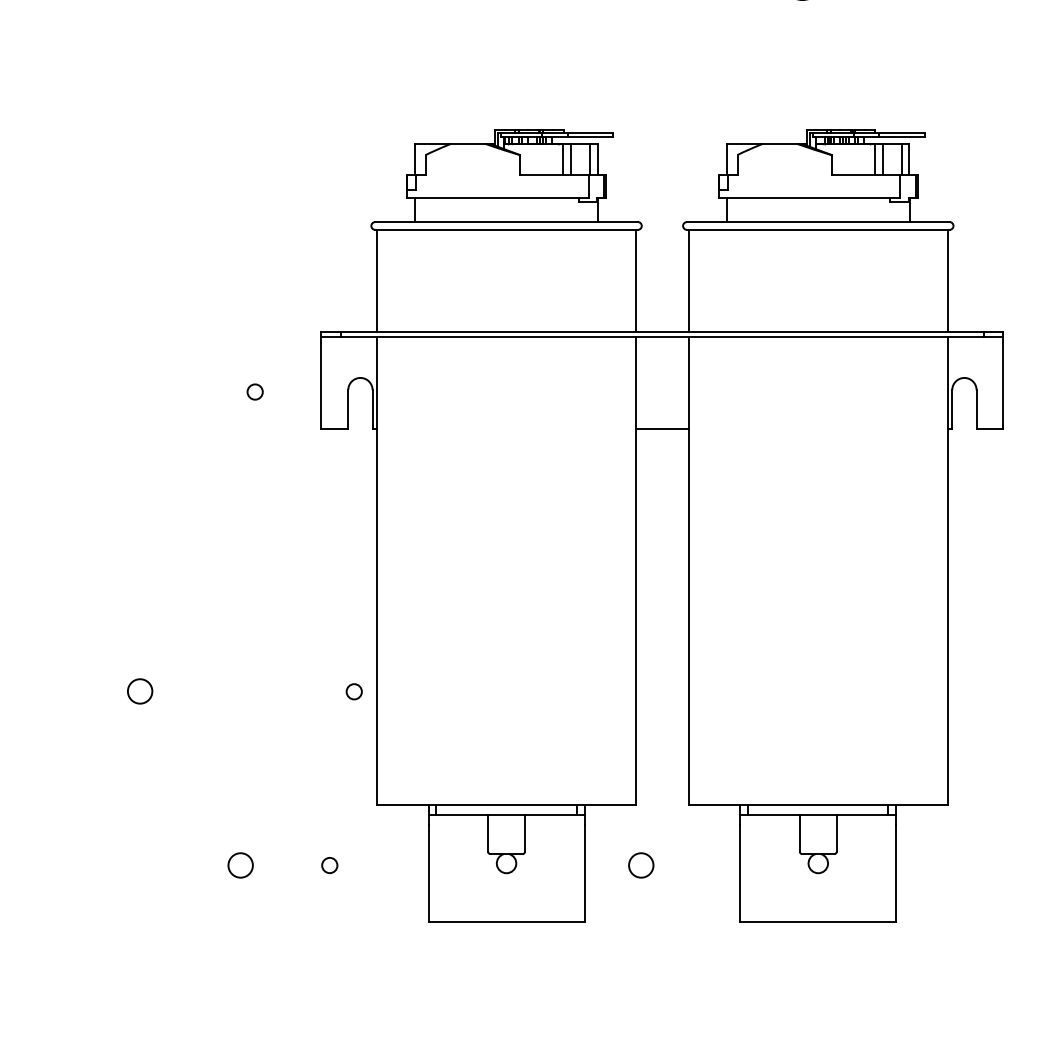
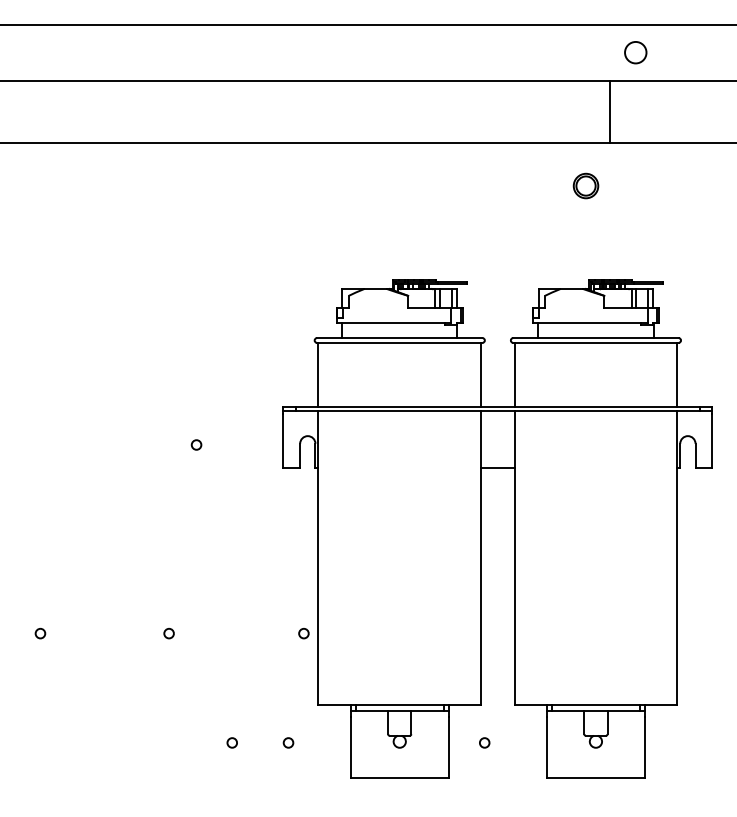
circle: (255, 391) -> (196, 444), moved
circle: (139, 691) -> (168, 633), size x0.62
circle: (239, 864) -> (231, 742), size x0.62
circle: (641, 864) -> (484, 742), size x0.62

